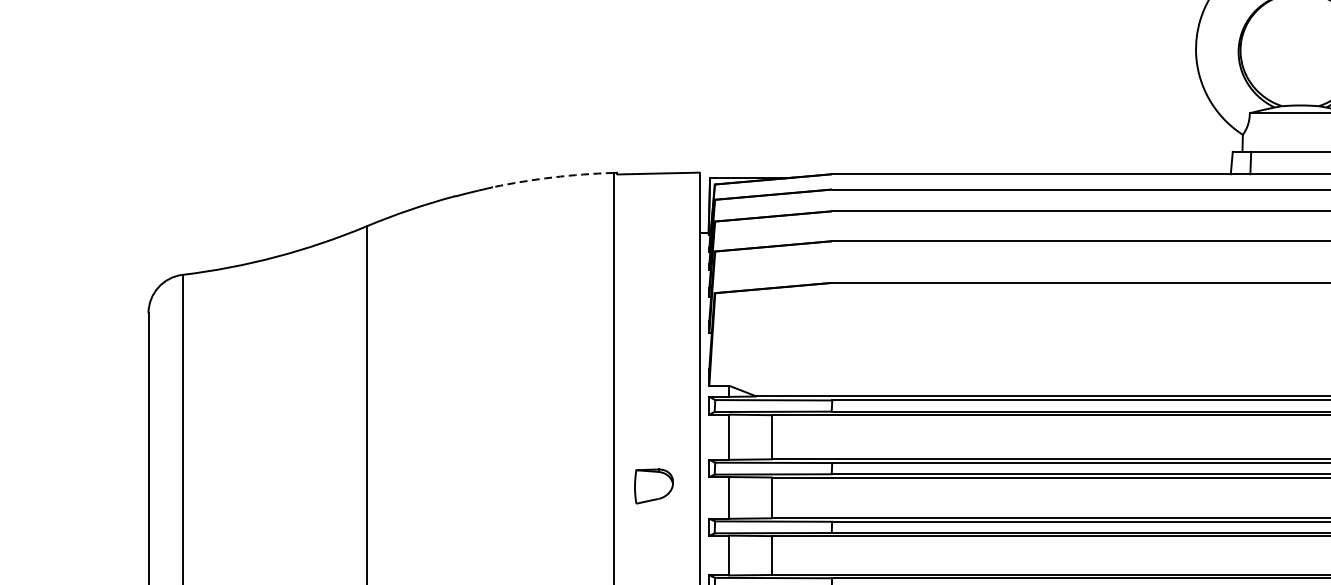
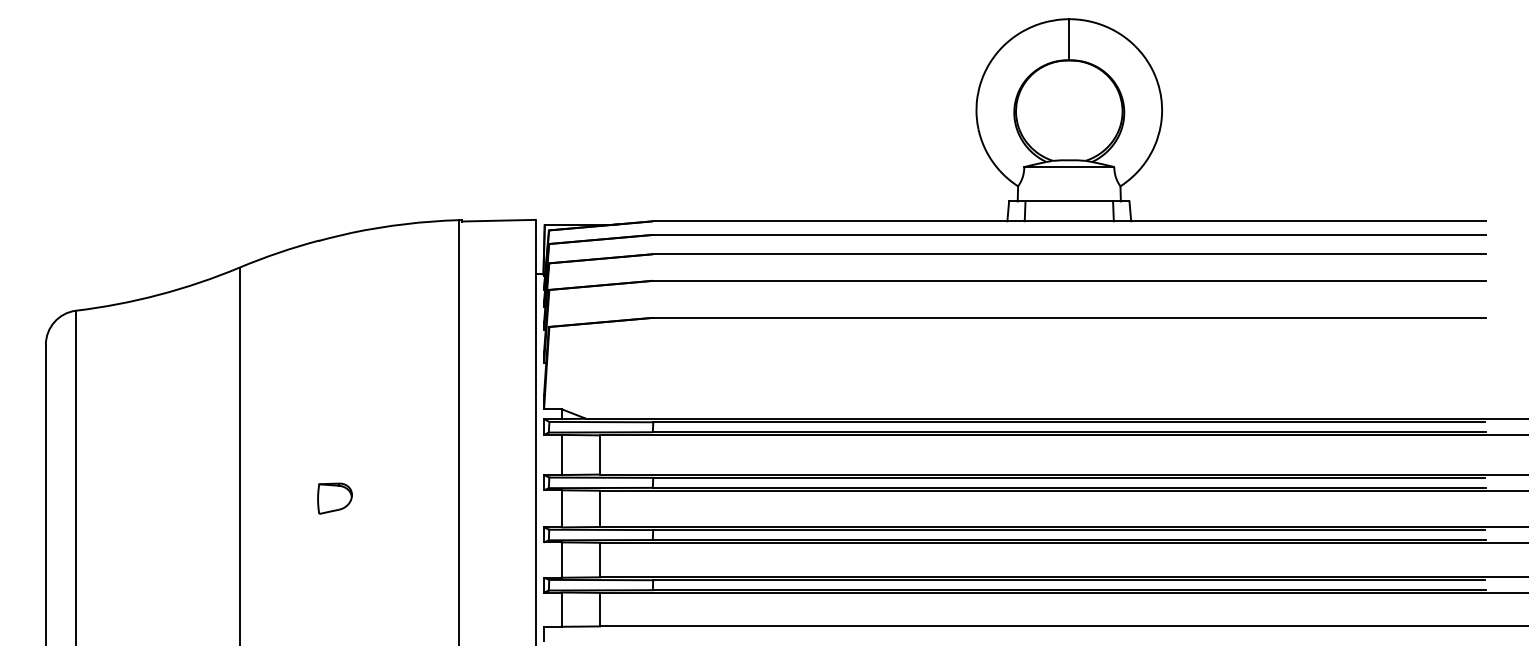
arc: (553, 177) -> (405, 224), dashed -> solid
part: (653, 486) -> (334, 498), moved

